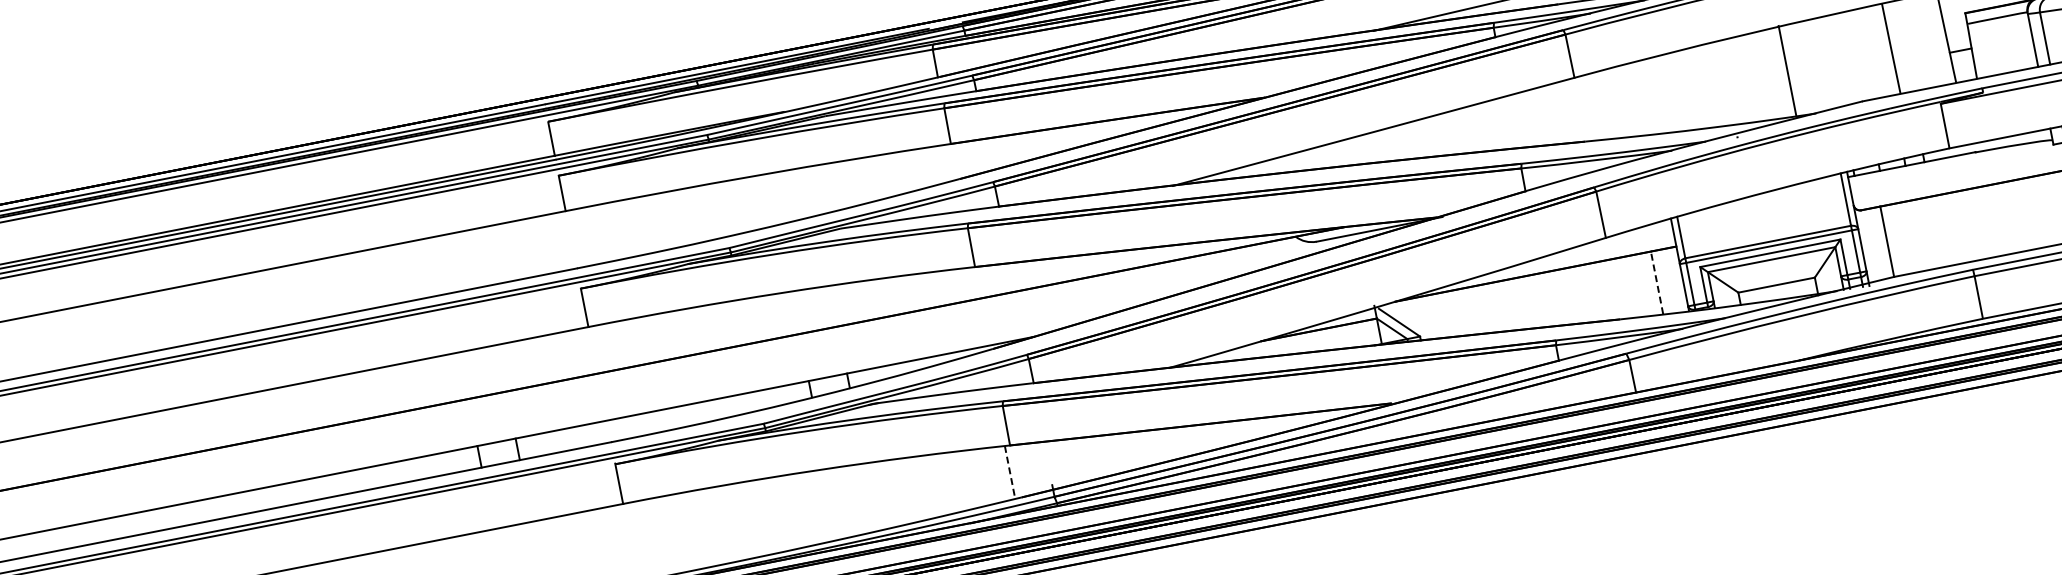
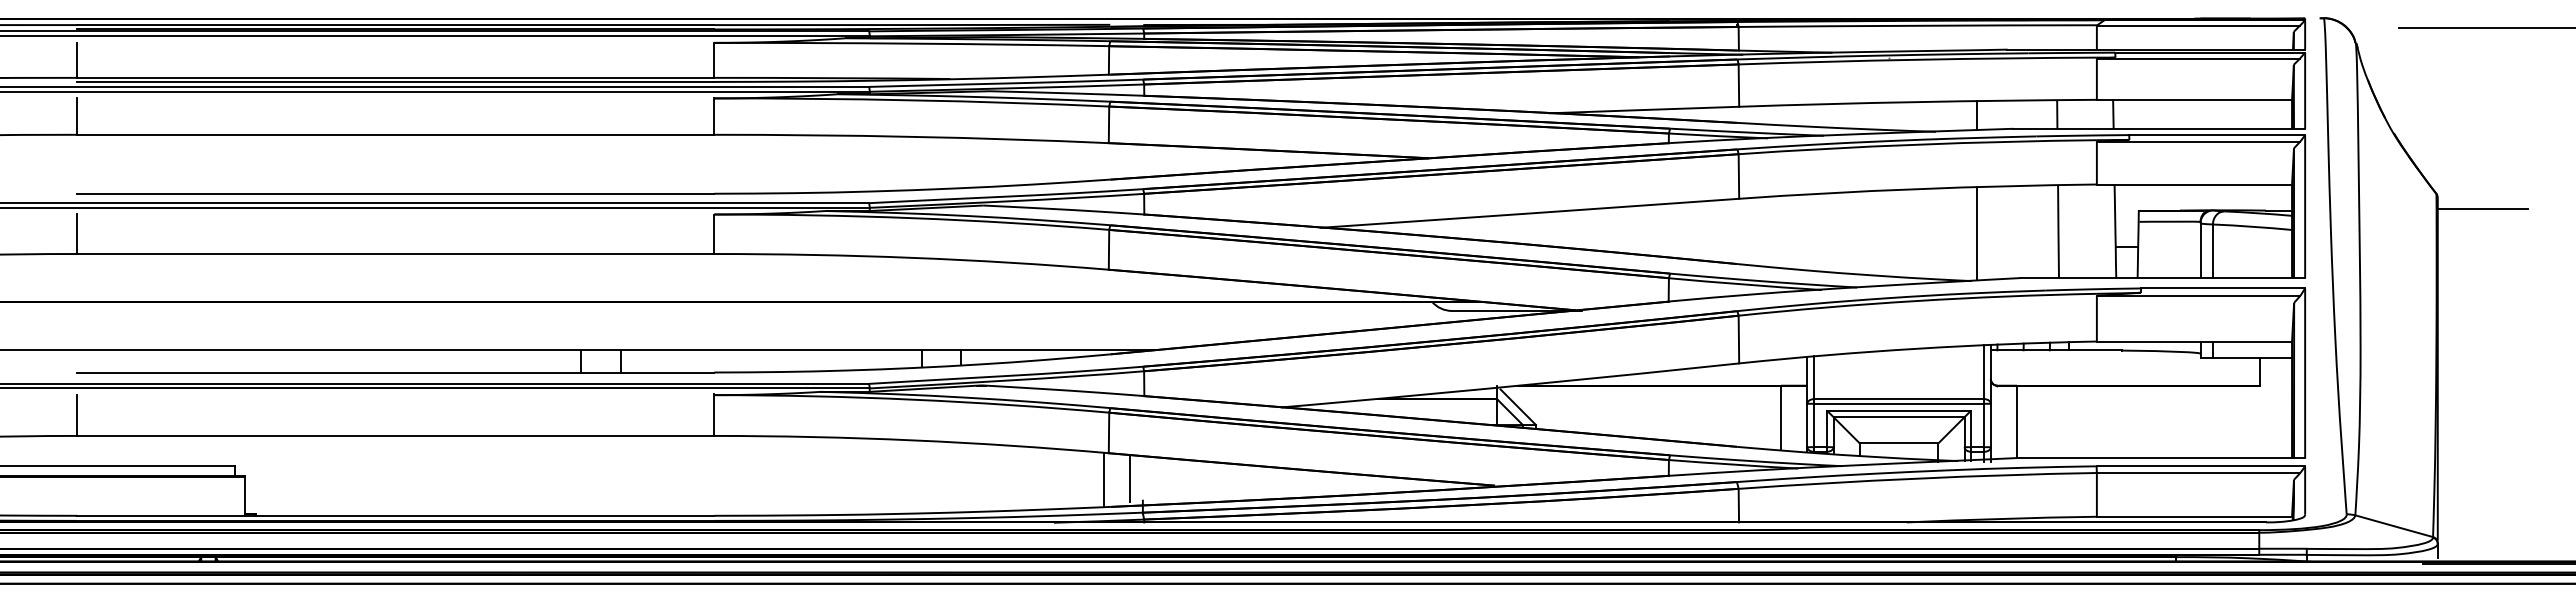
line: (1787, 71) -> (1977, 233), moved
line: (1657, 282) -> (1781, 417), dashed -> solid
line: (1035, 466) -> (1129, 478), added
line: (1010, 473) -> (1103, 480), dashed -> solid

